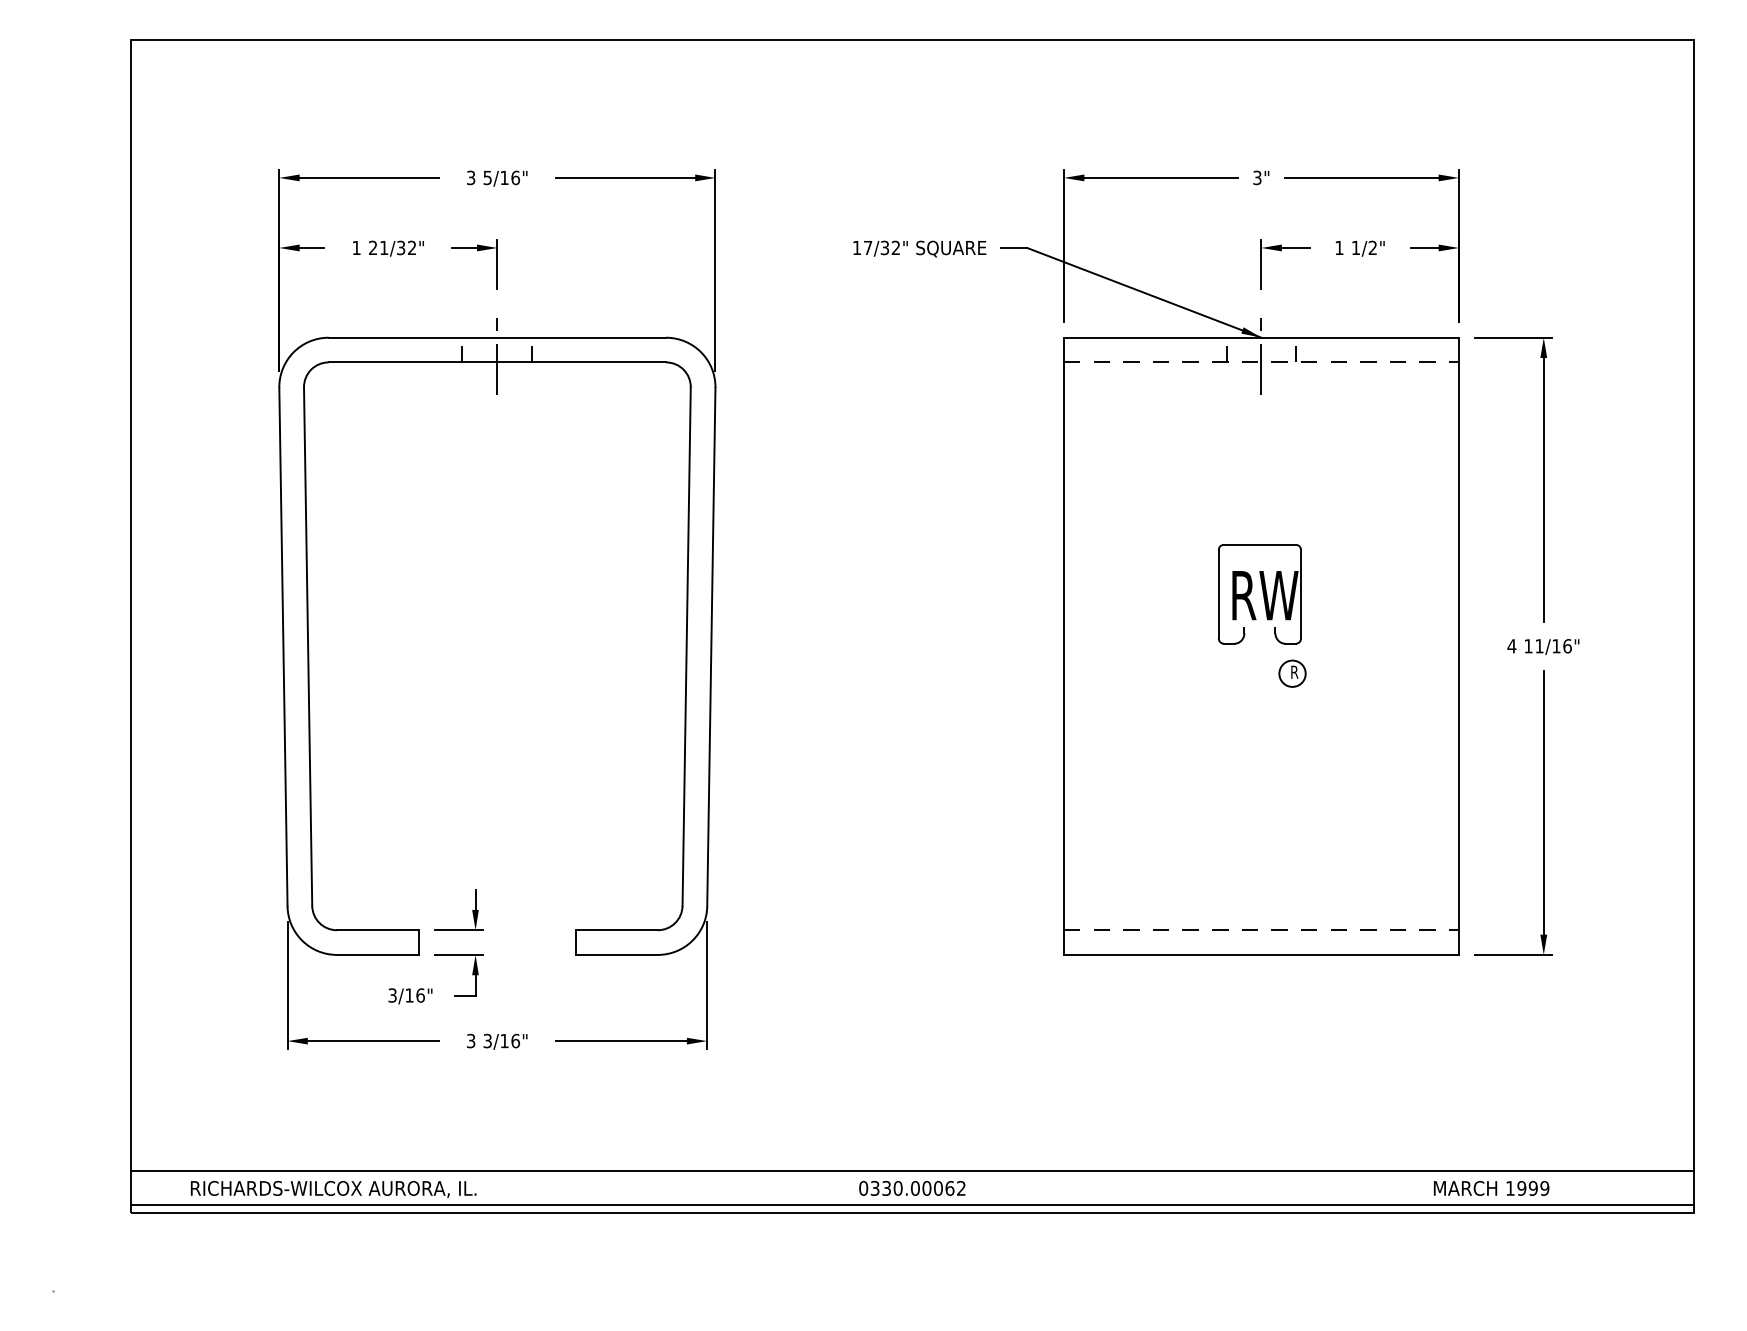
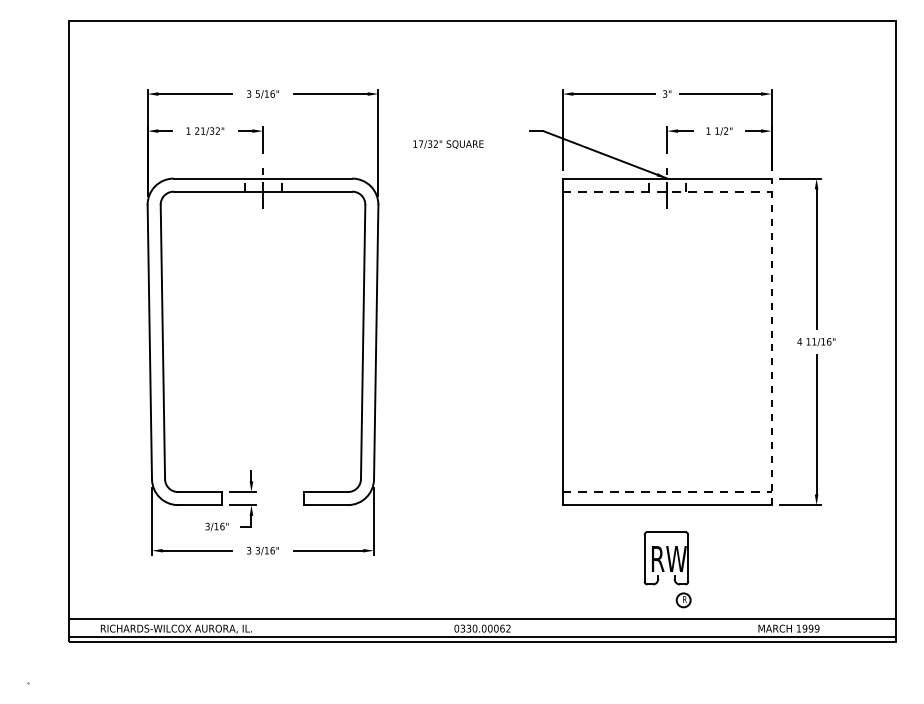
text: (919, 248) -> (448, 144), moved
part: (1261, 615) -> (667, 569), moved
line: (1458, 645) -> (771, 341), solid -> dashed

